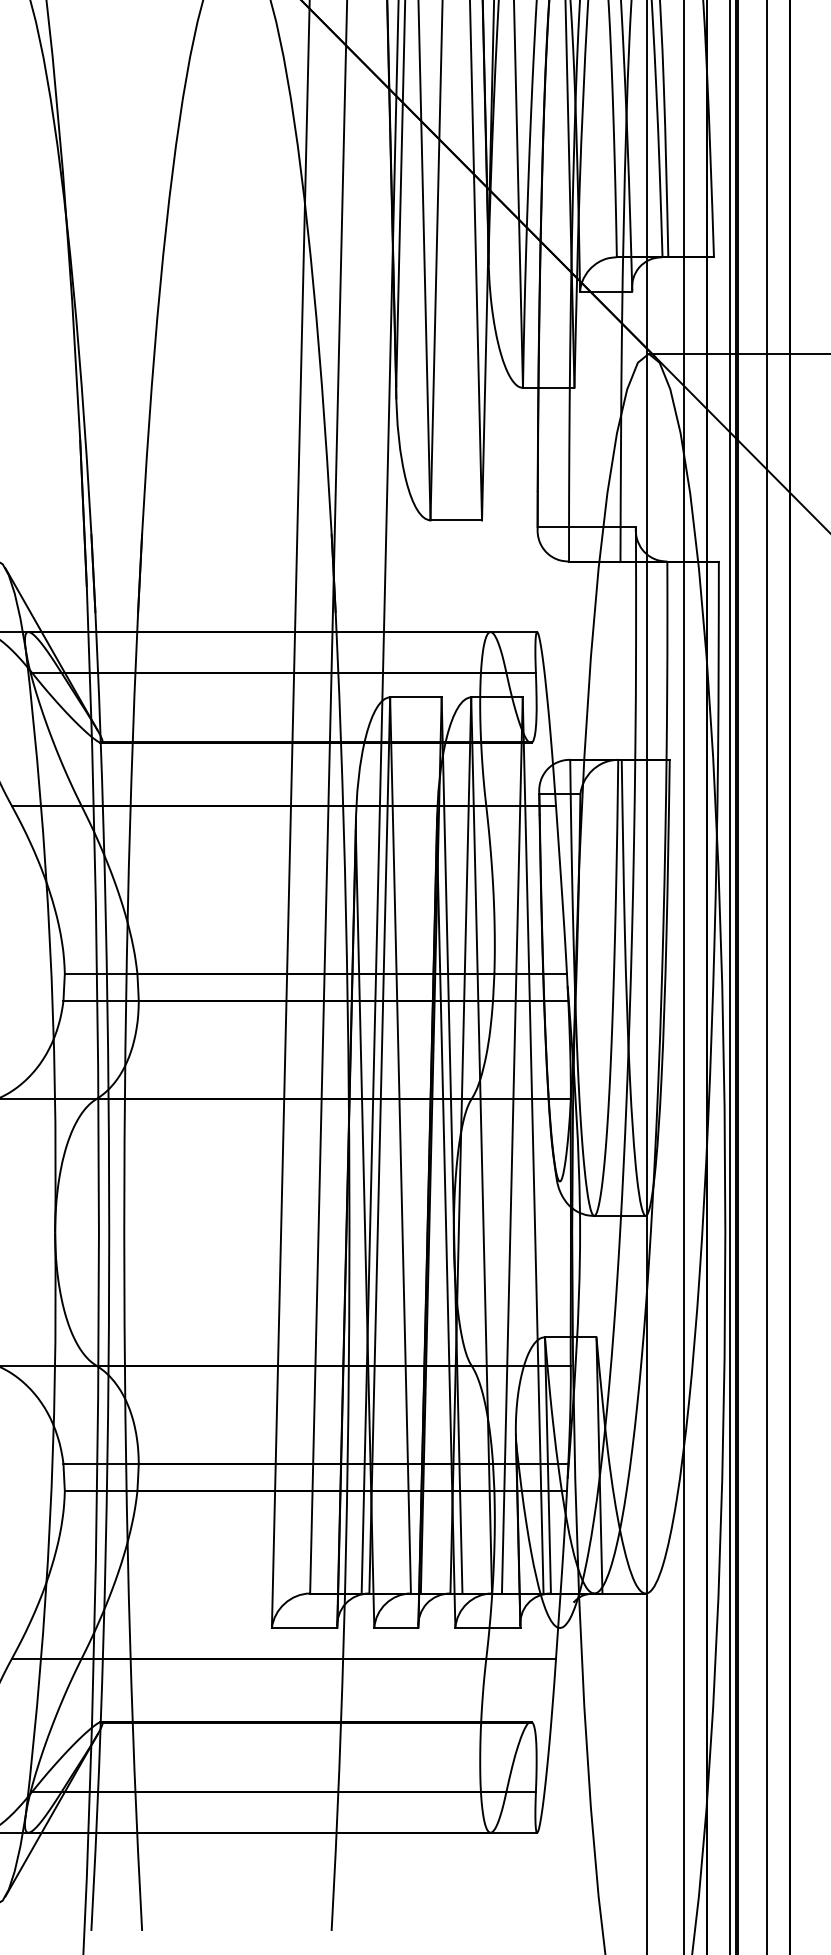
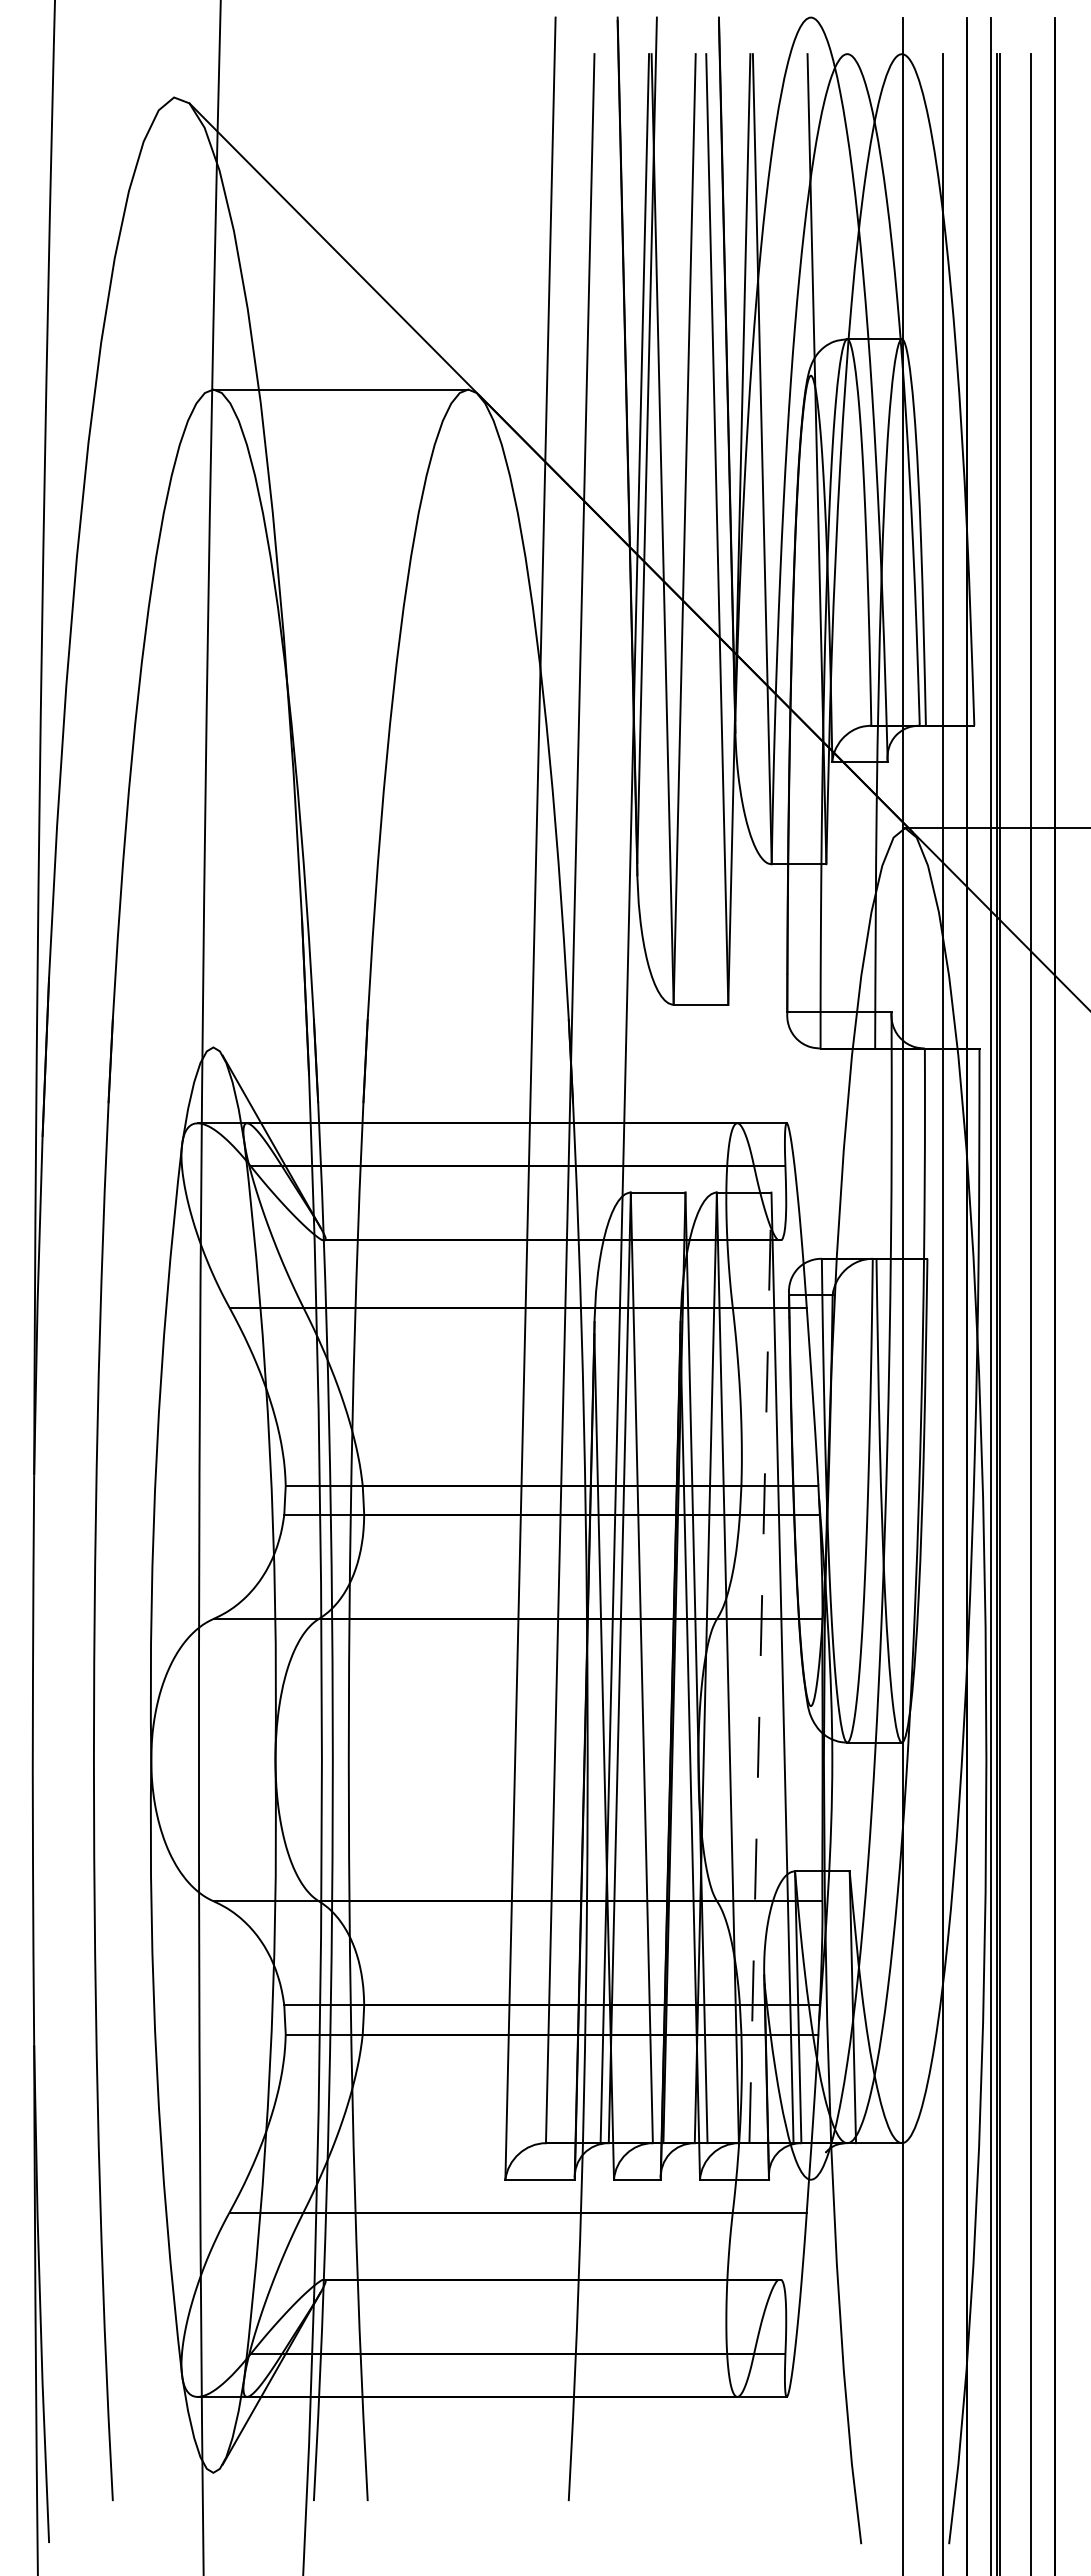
line: (512, 1145) -> (760, 1667), solid -> dashed

